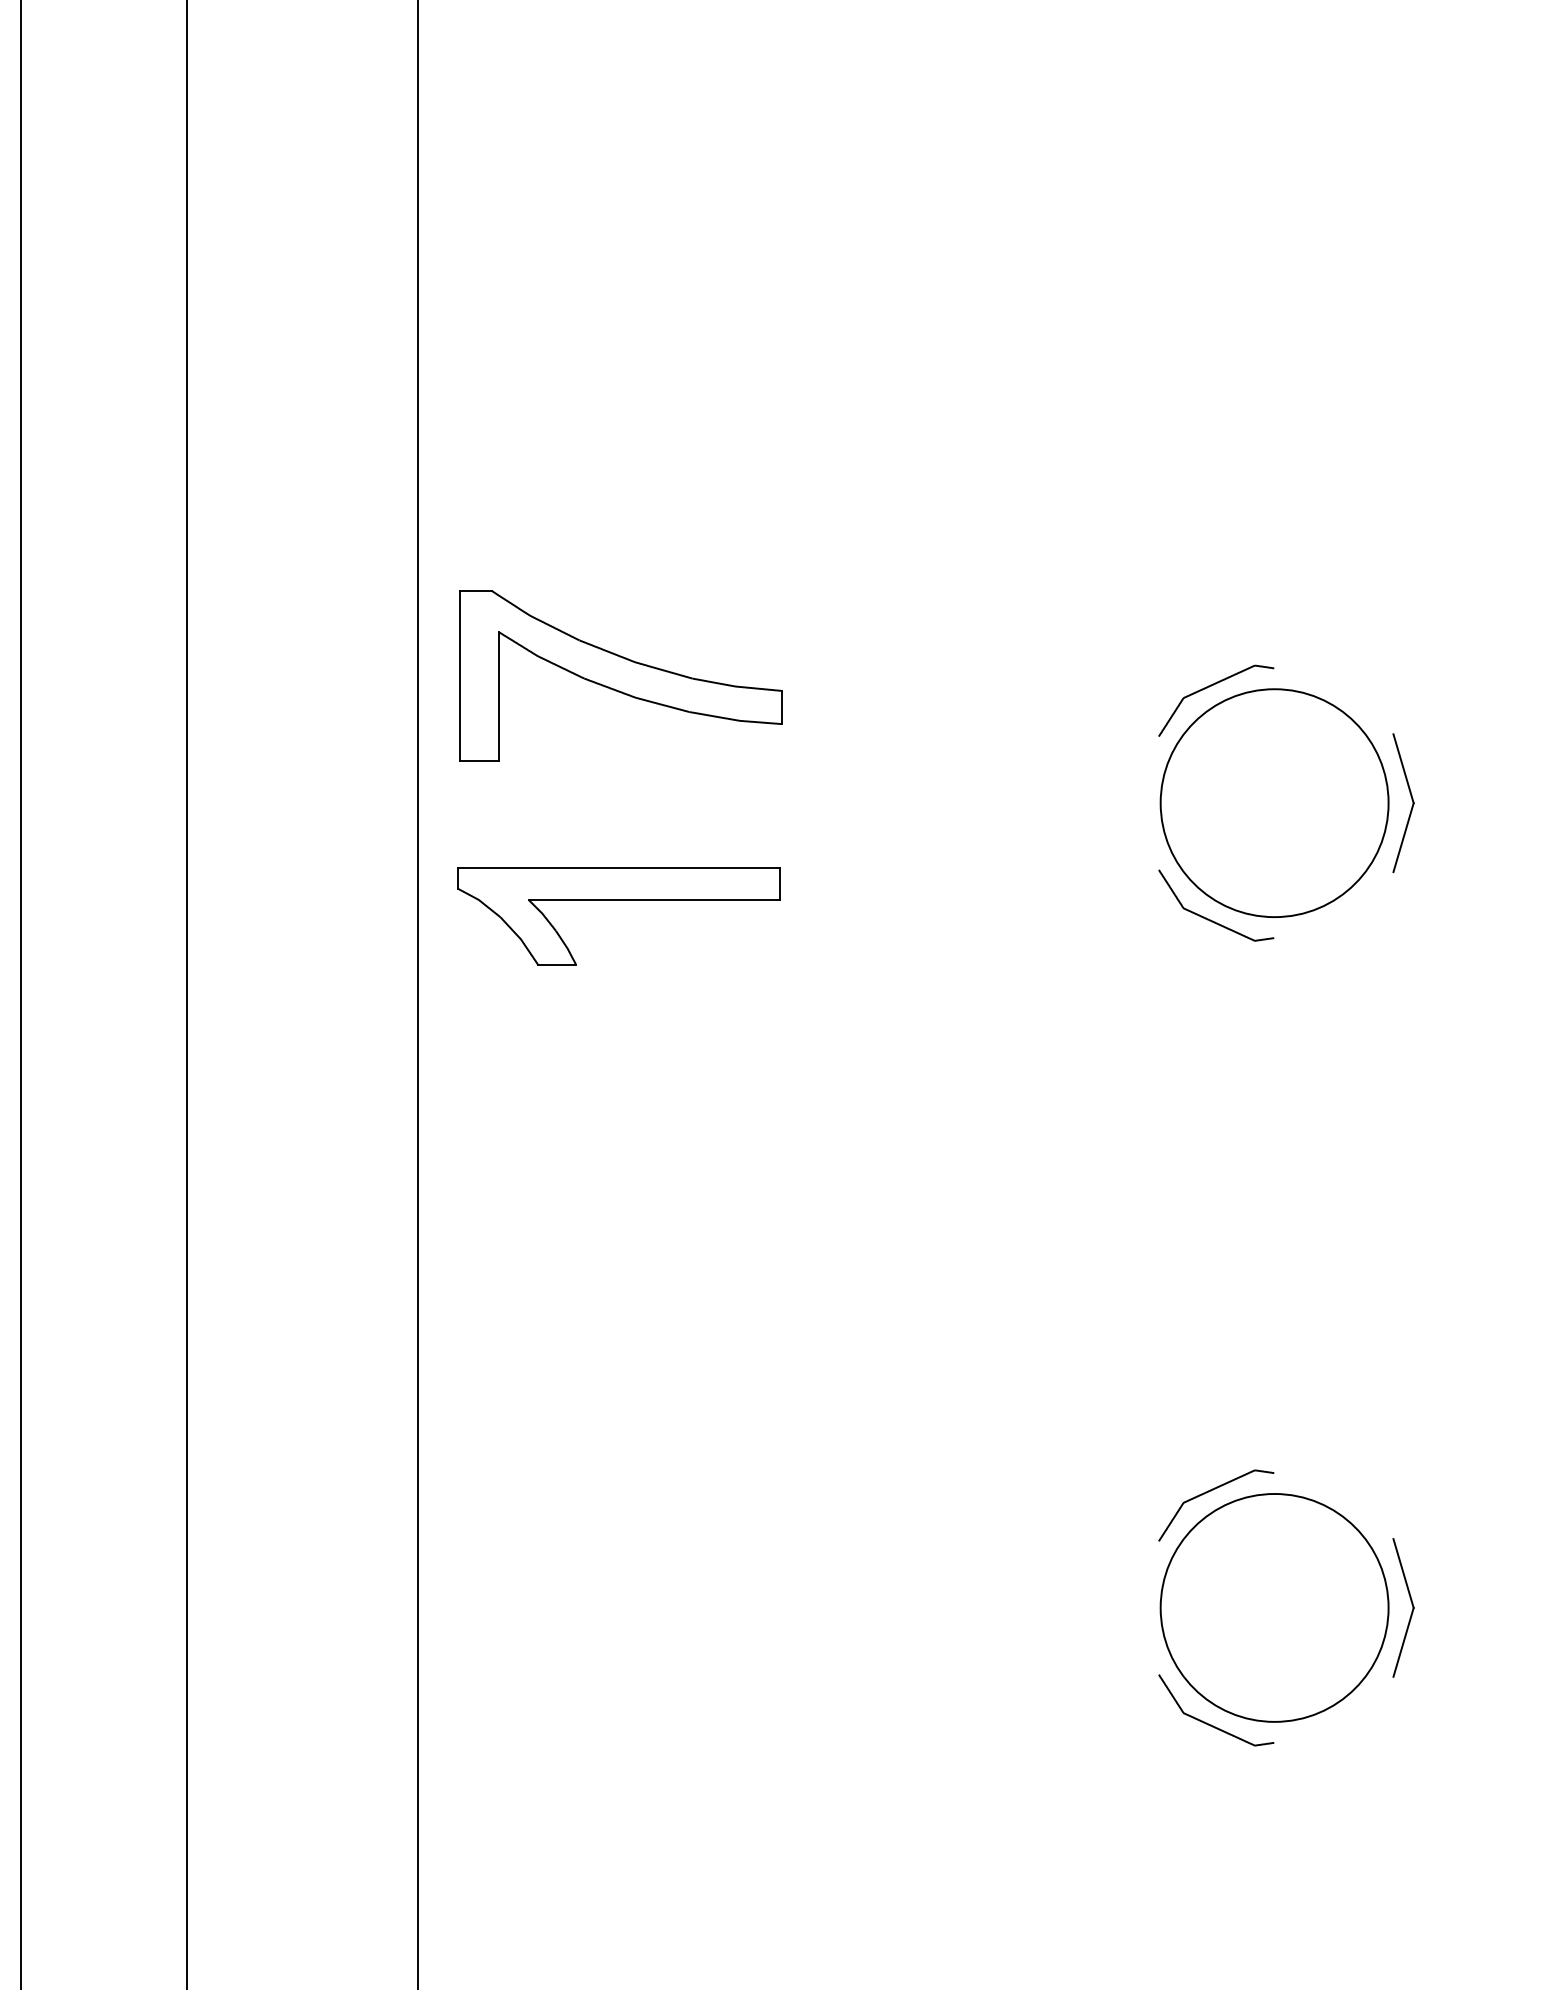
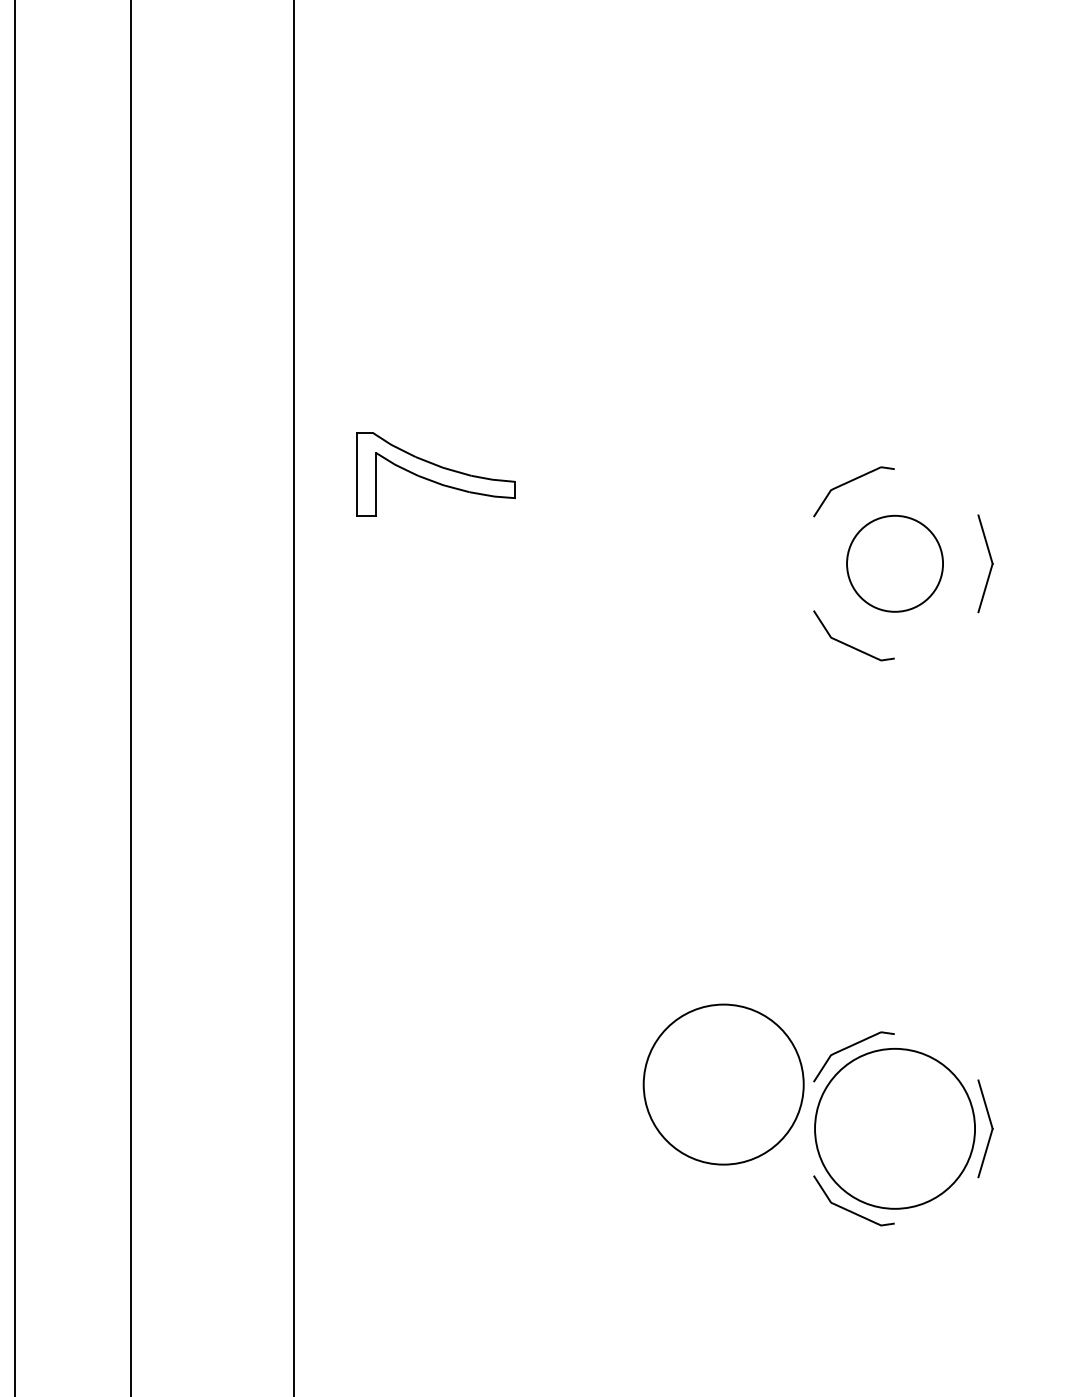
part: (620, 675) -> (435, 474), size x0.7
circle: (1274, 803) -> (894, 564), size x0.6
part: (618, 900) -> (434, 632), removed
circle: (1030, 1544) -> (723, 1084), added

